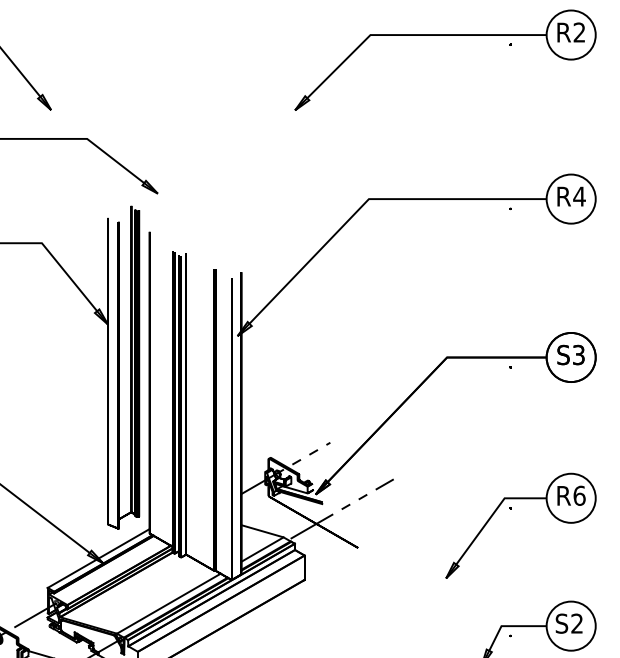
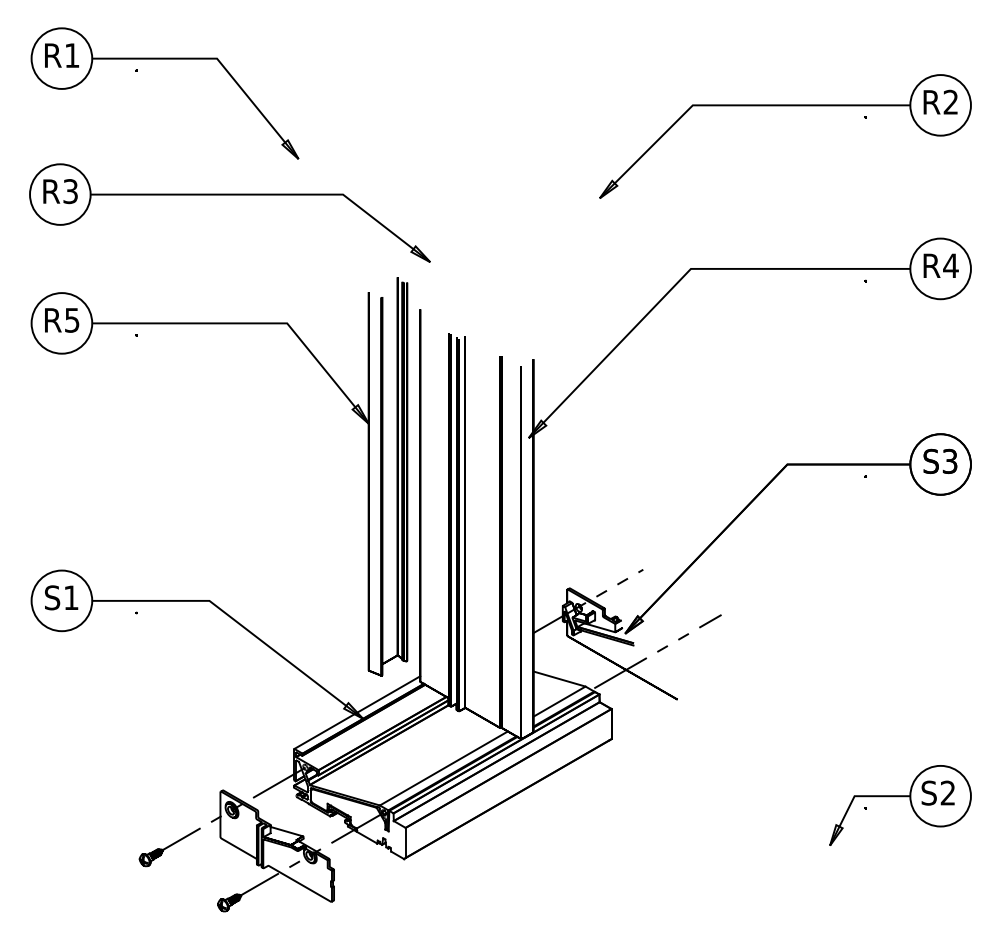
part: (445, 35) -> (785, 106), moved
part: (511, 508) -> (866, 651), removed

